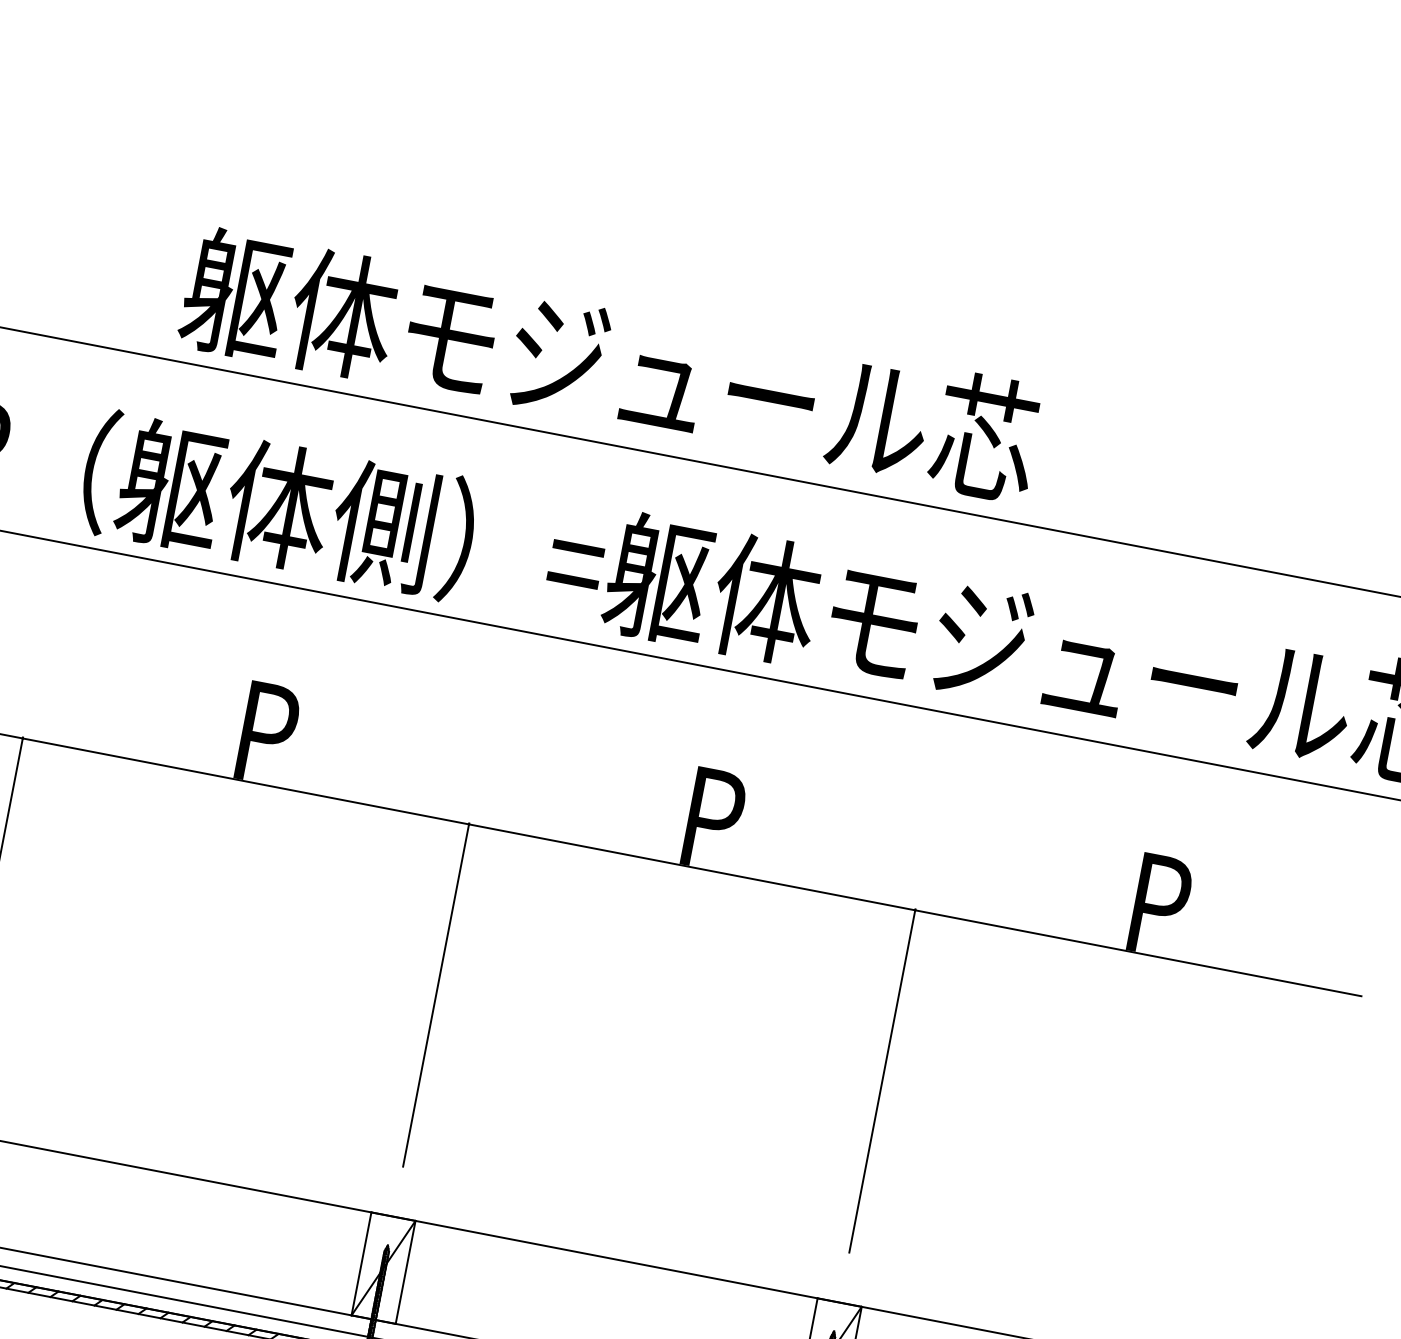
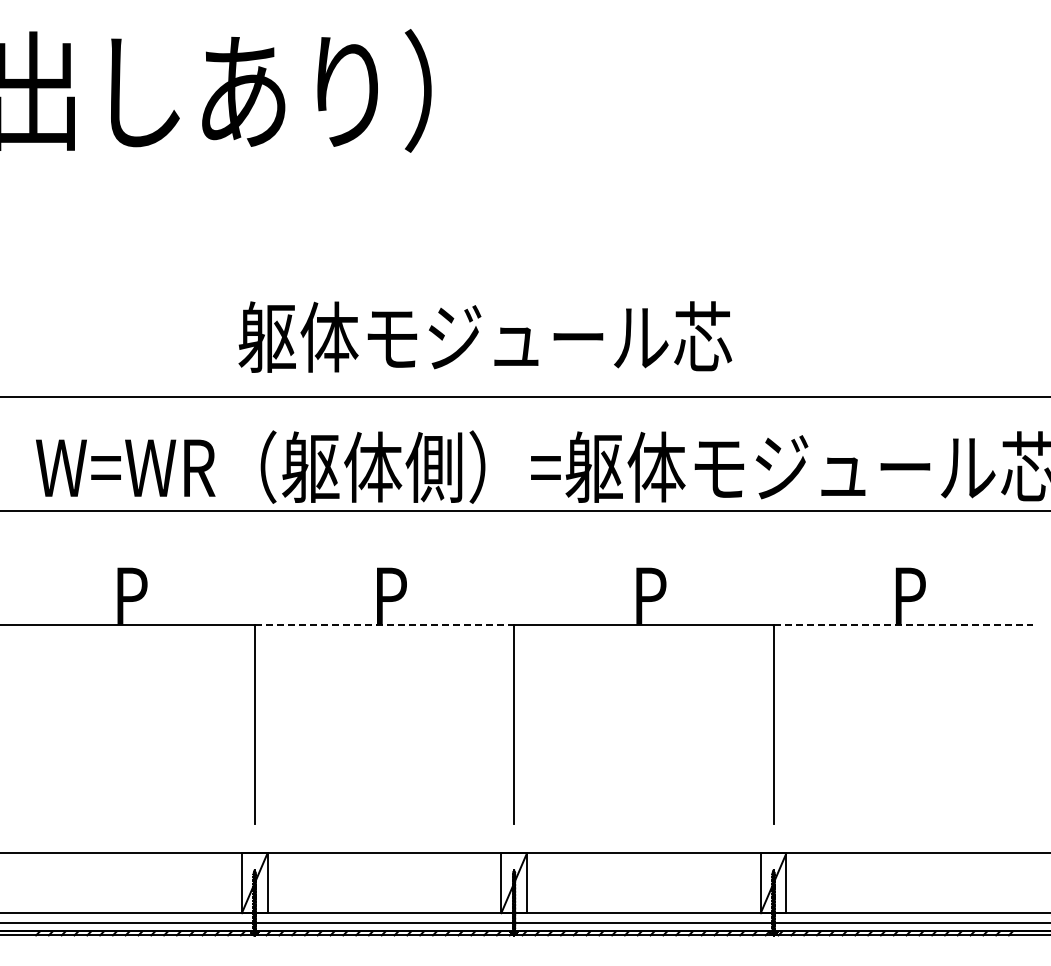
text: (611, 365) -> (485, 336), moved
line: (245, 781) -> (384, 625), solid -> dashed
line: (1138, 953) -> (903, 625), solid -> dashed

